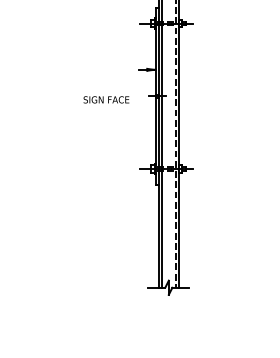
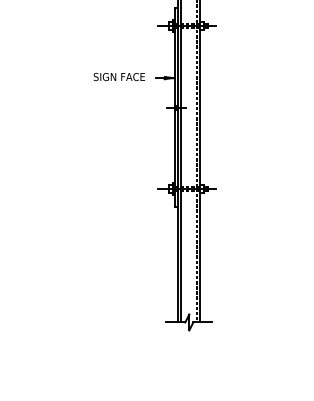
text: (106, 99) -> (119, 76), moved

